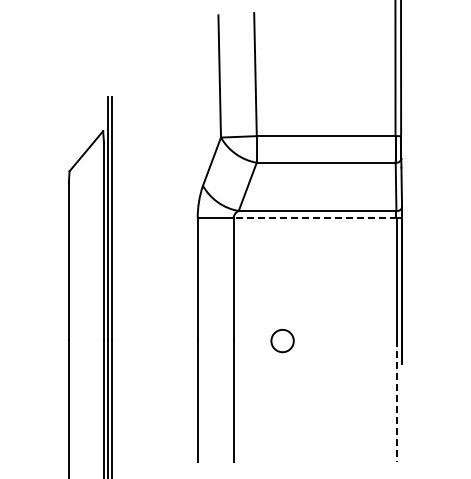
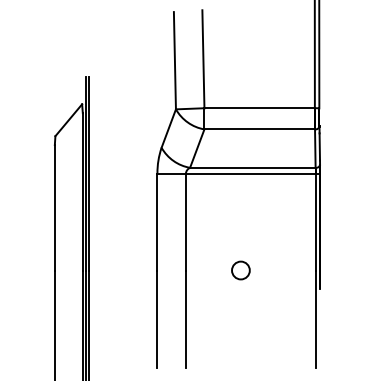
line: (315, 218) -> (251, 173), dashed -> solid
circle: (282, 341) -> (240, 270), moved
line: (396, 400) -> (315, 318), dashed -> solid

